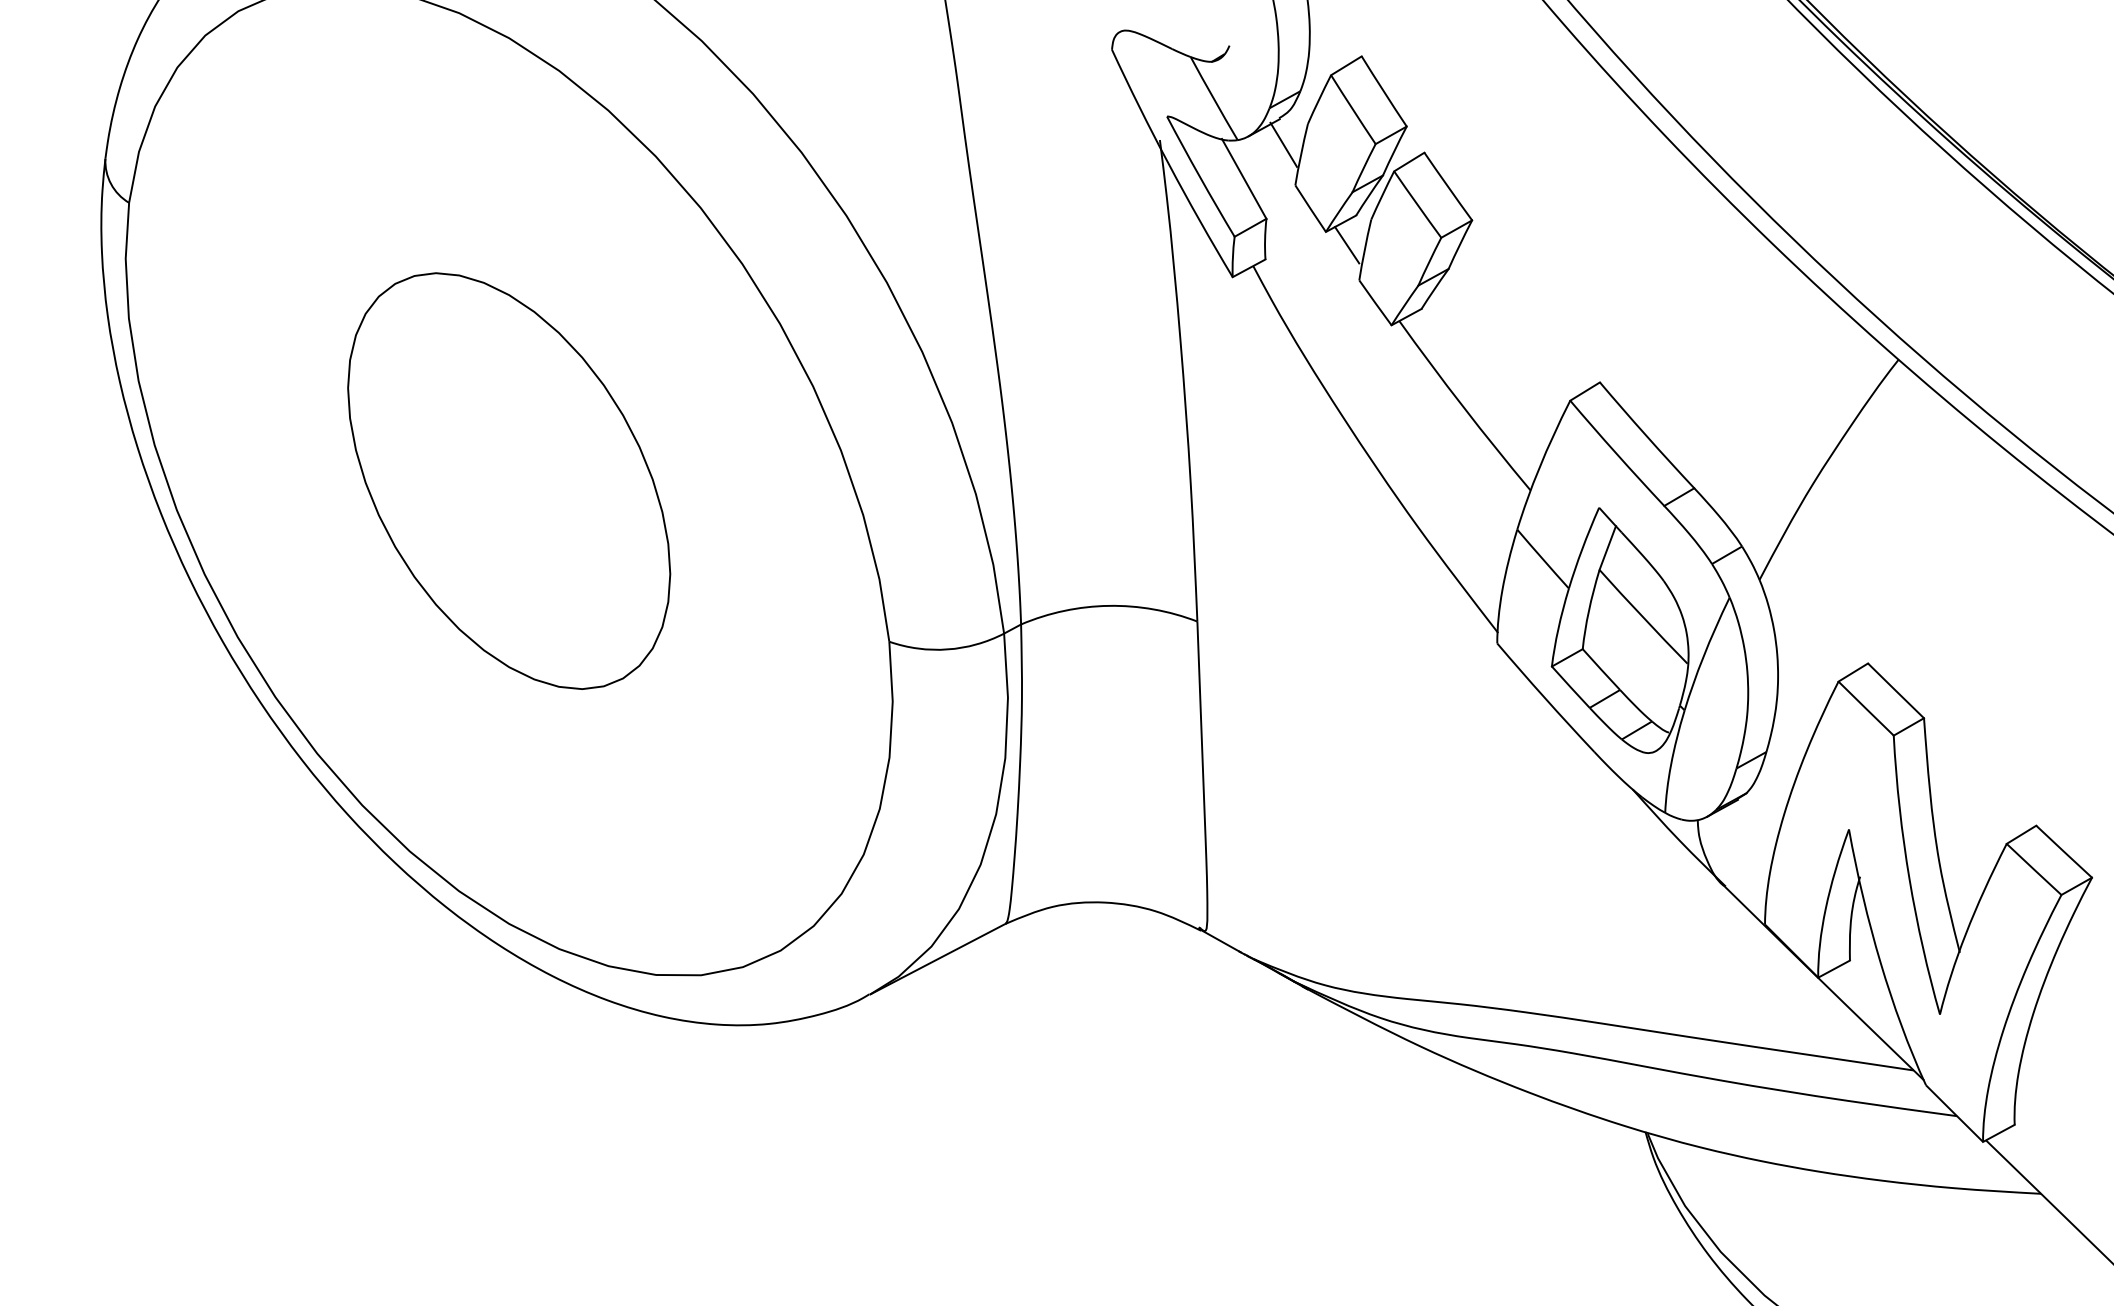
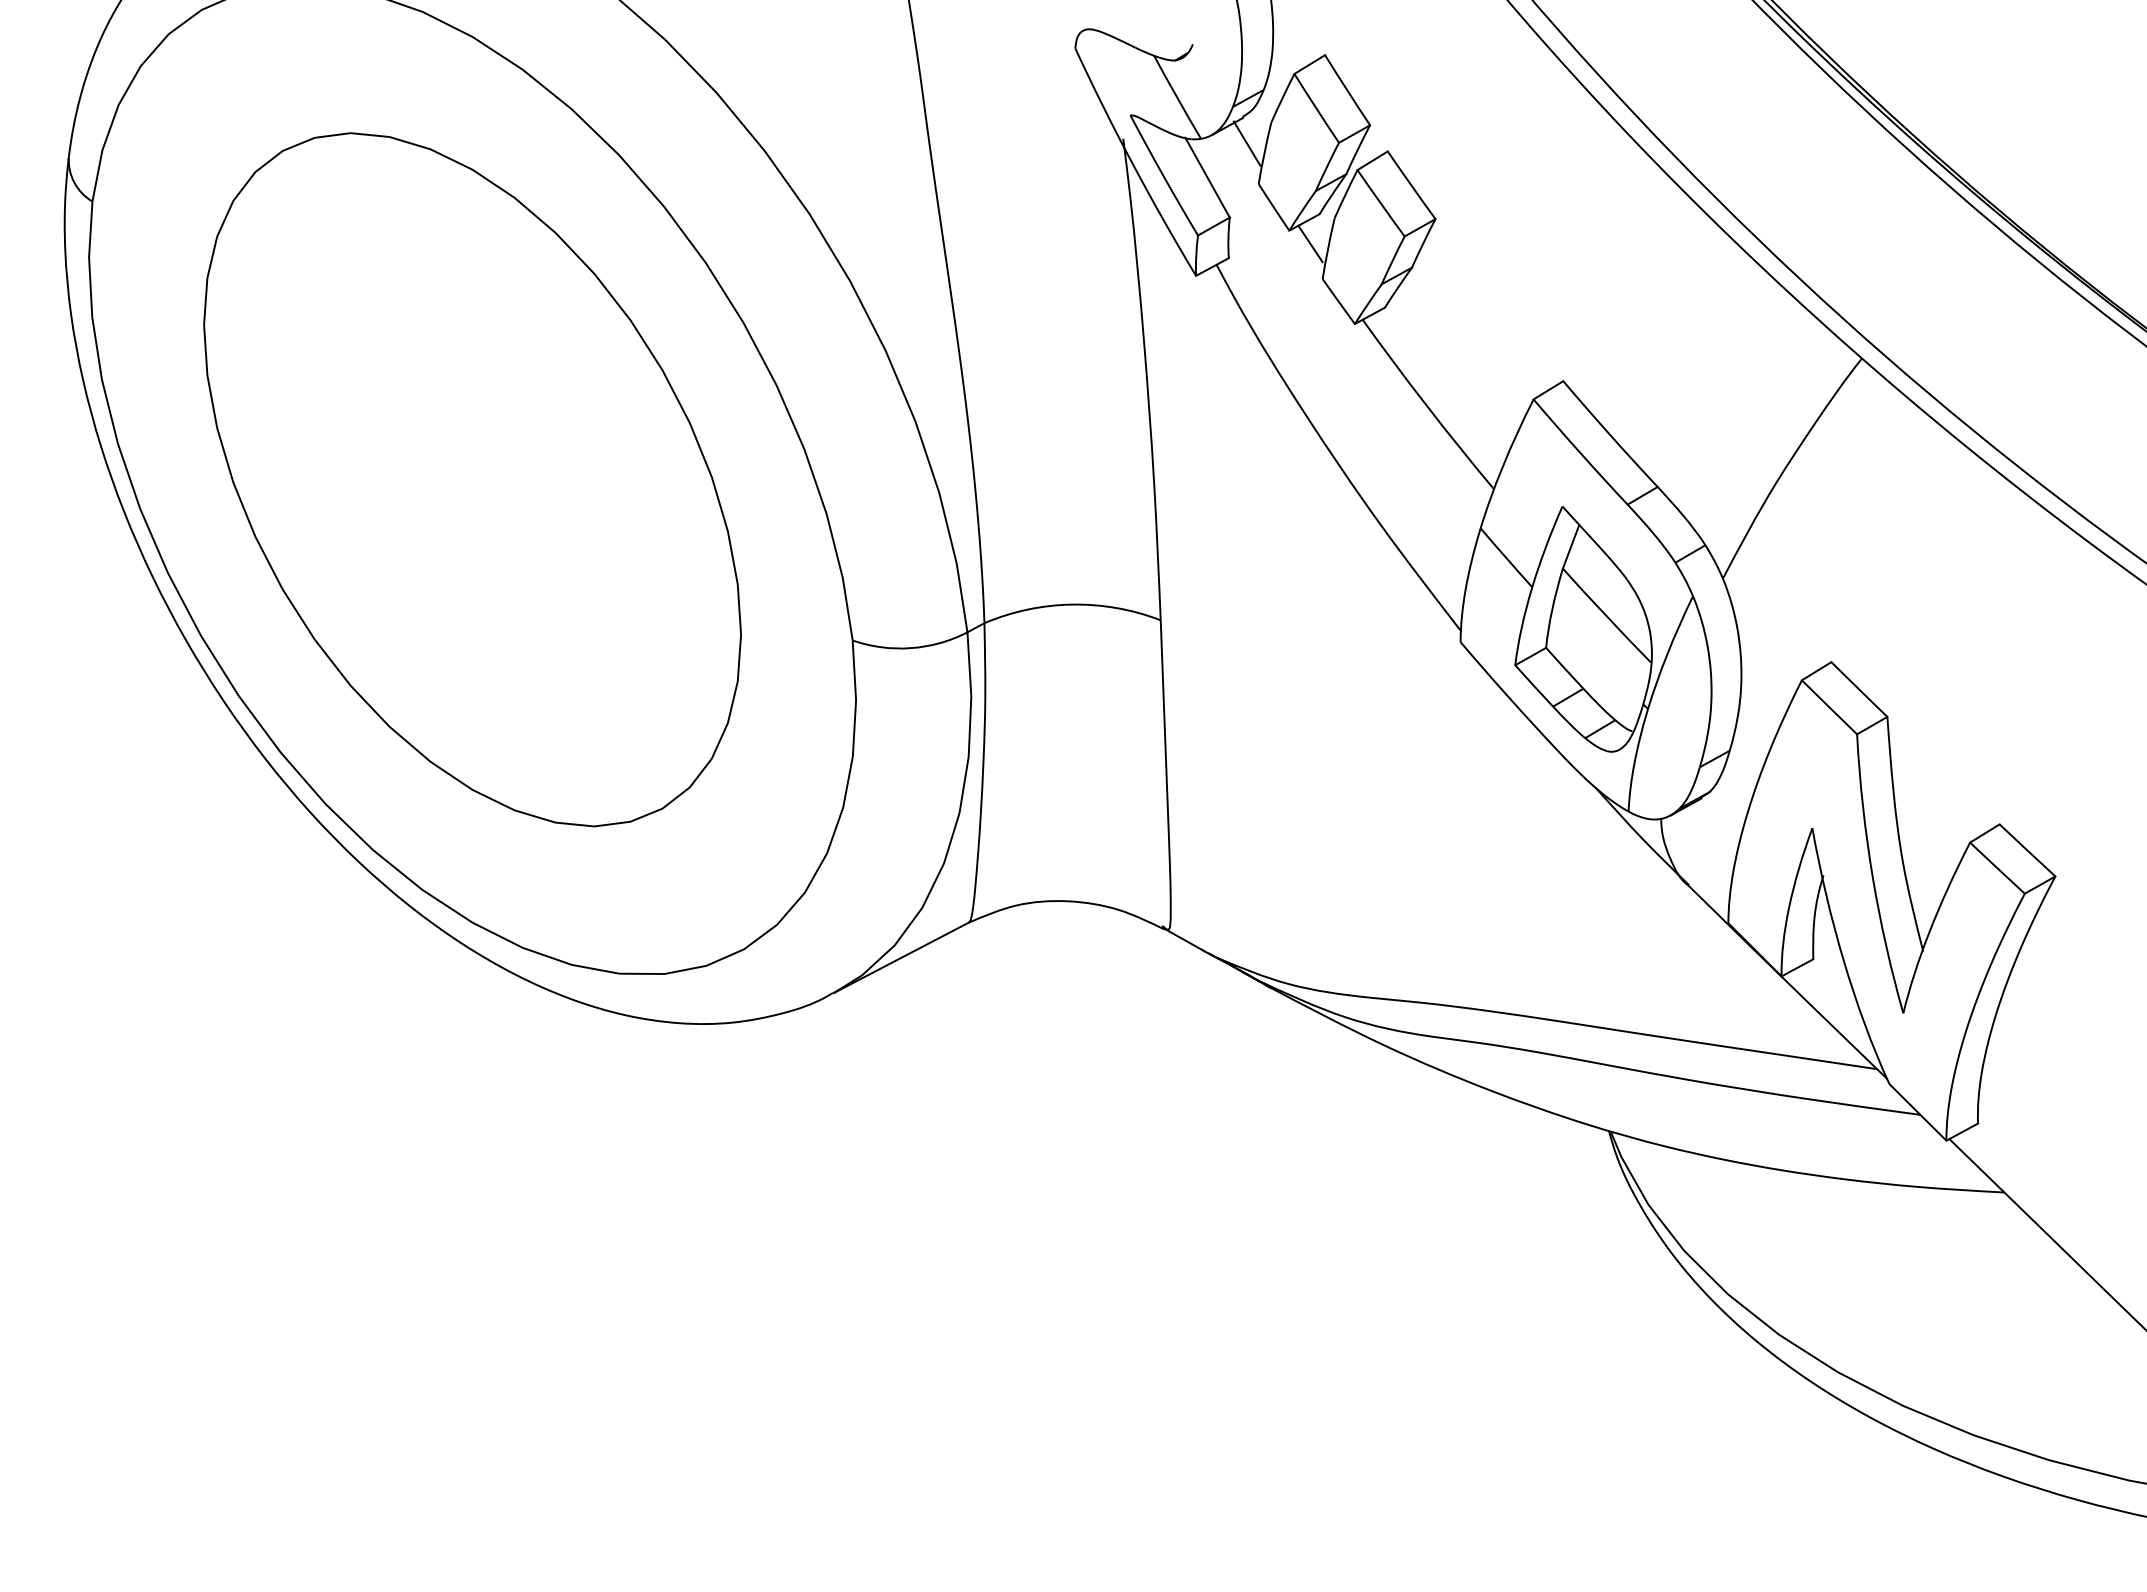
part: (509, 480) -> (472, 479), size x1.67

